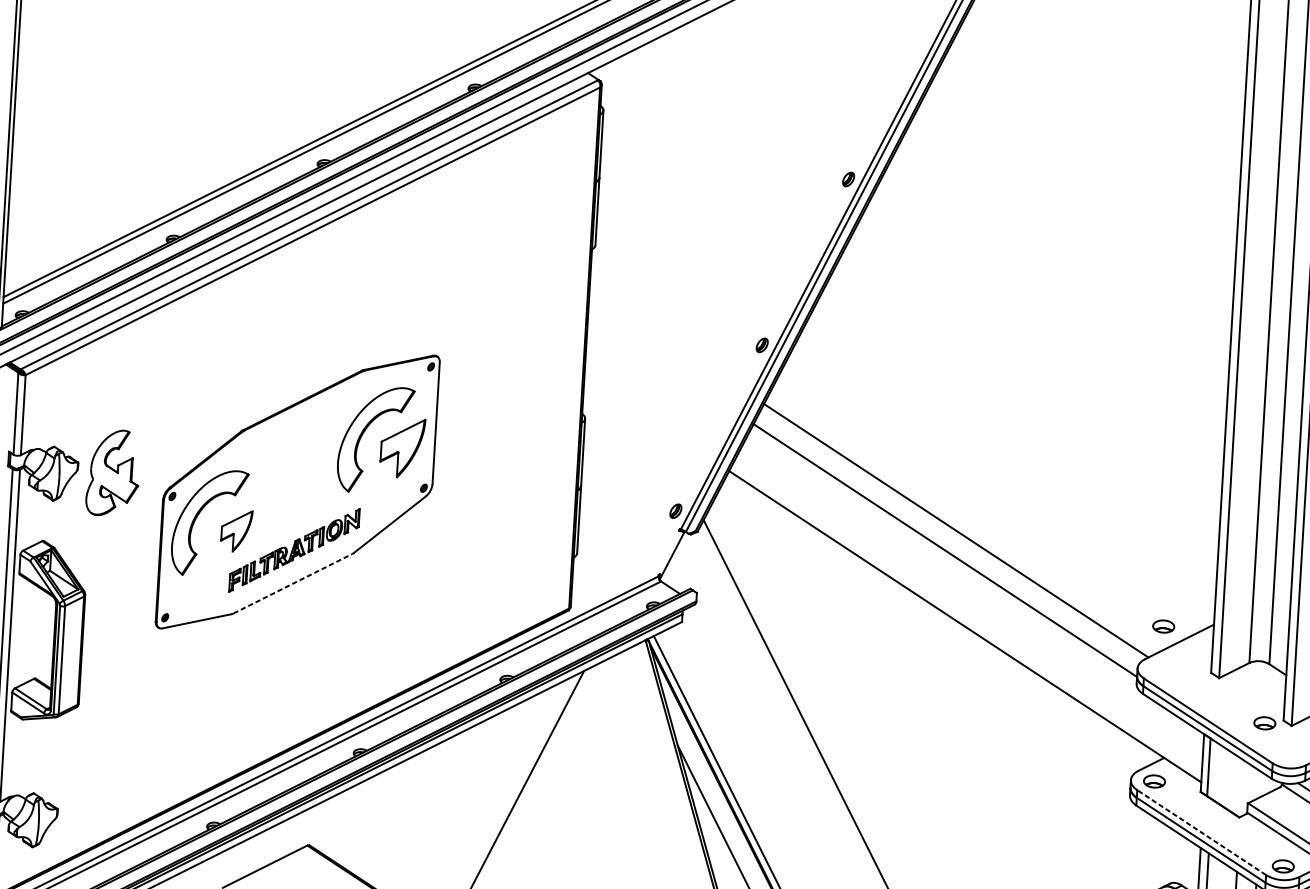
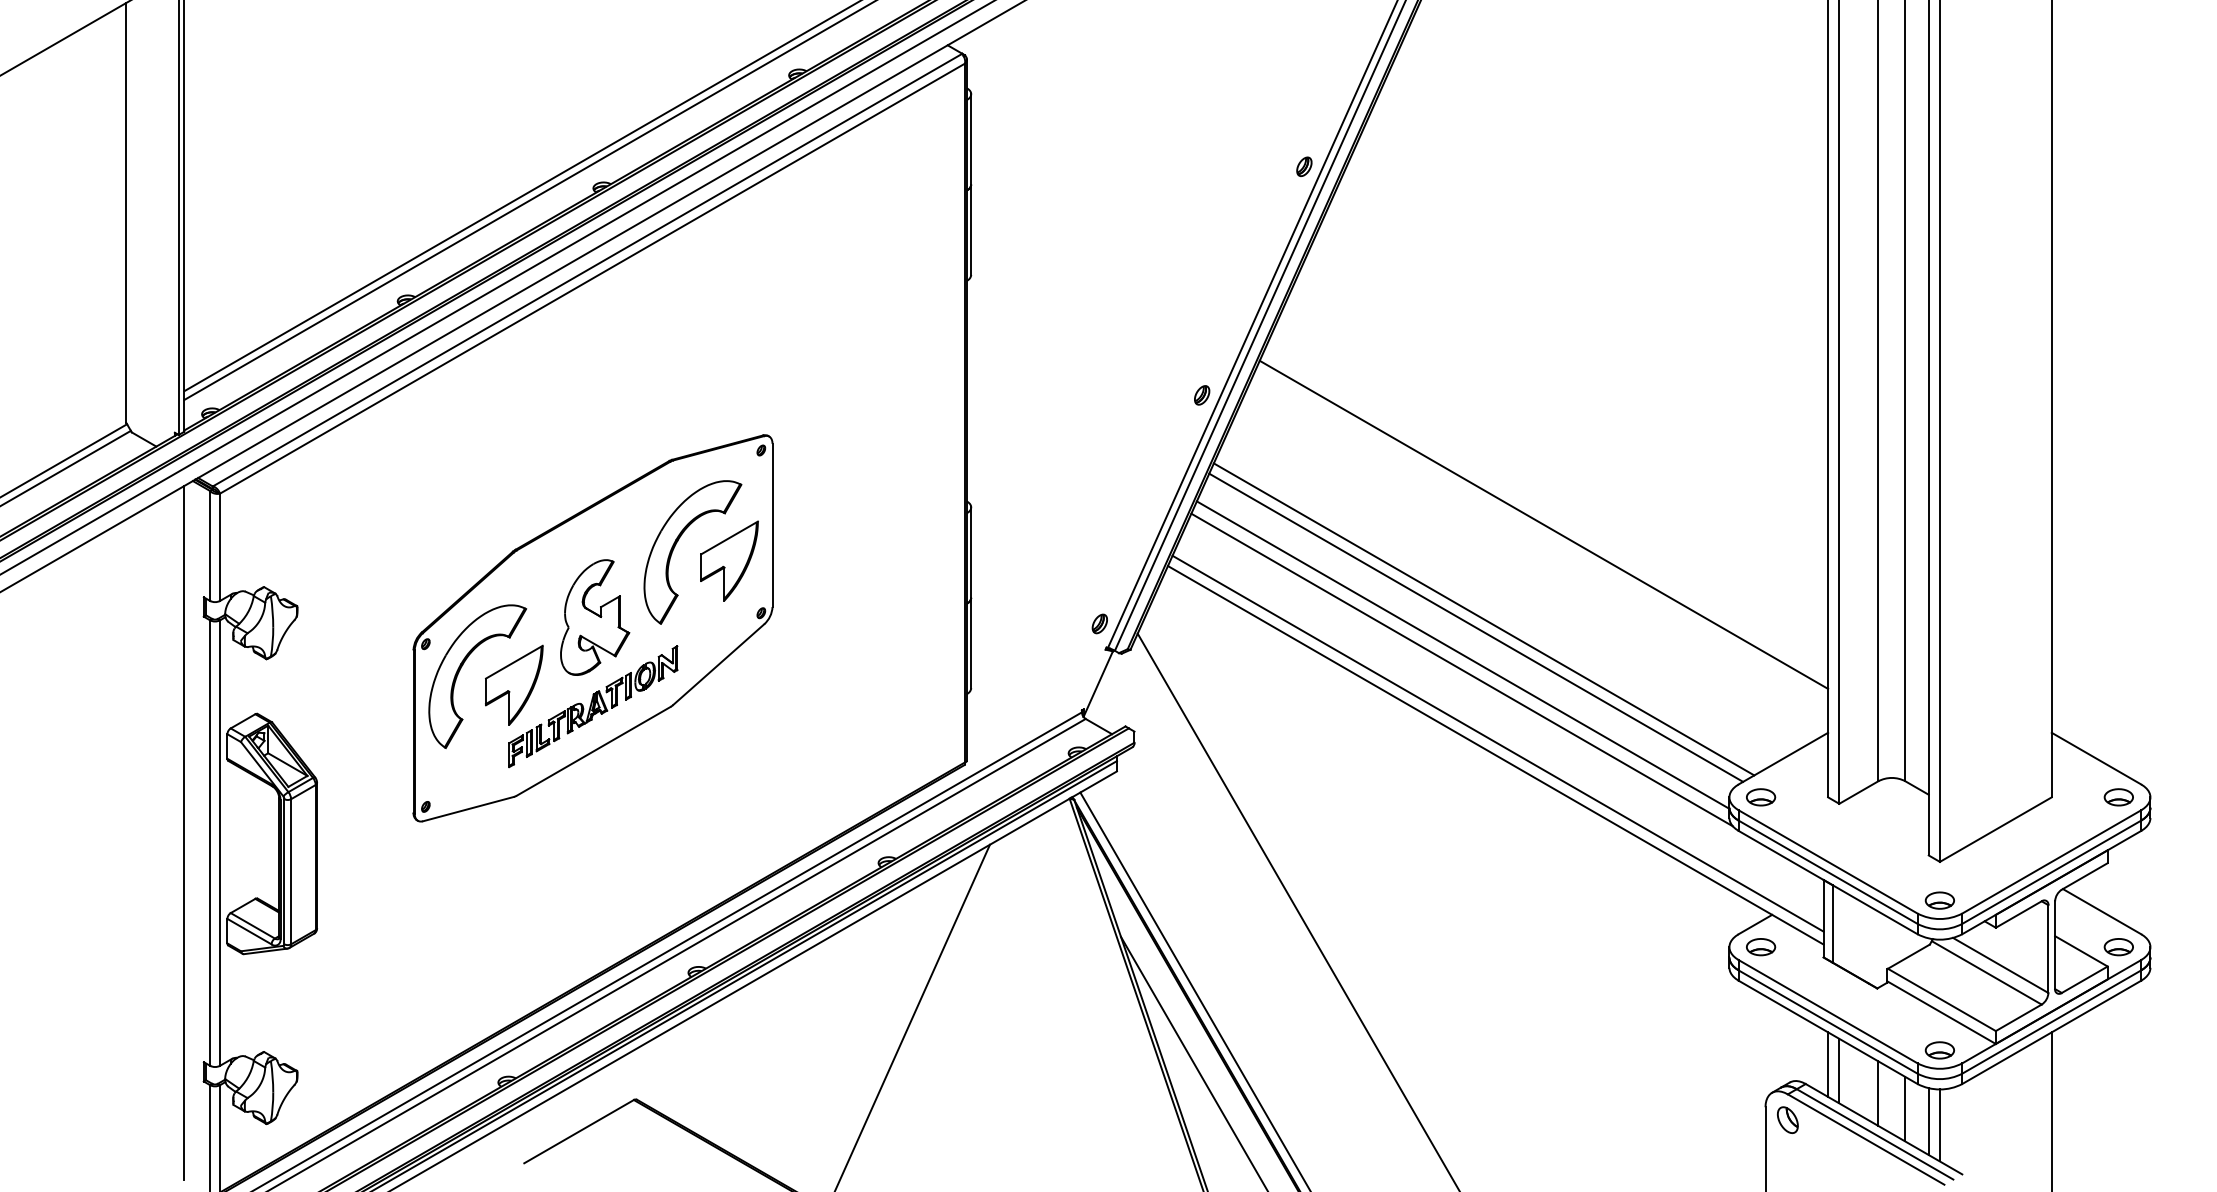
line: (1011, 456) -> (1543, 524), added
part: (113, 473) -> (595, 617), moved
line: (962, 524) -> (1483, 619), added
part: (236, 530) -> (514, 684), size x1.43
line: (943, 561) -> (1461, 669), added
line: (292, 583) -> (593, 751), dashed -> solid
line: (967, 618) -> (1497, 743), added
part: (1164, 626) -> (1761, 797), moved
part: (1264, 723) -> (1939, 900), moved
line: (1201, 832) -> (1827, 1011), dashed -> solid

